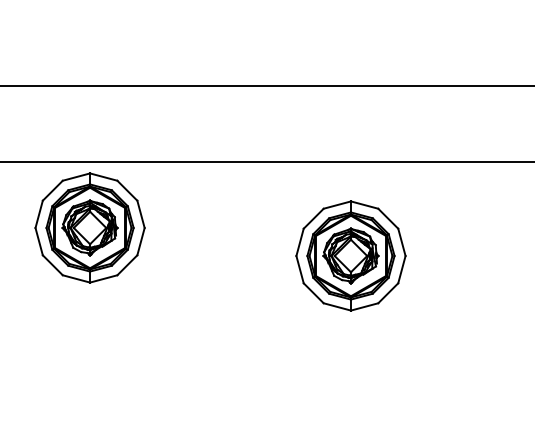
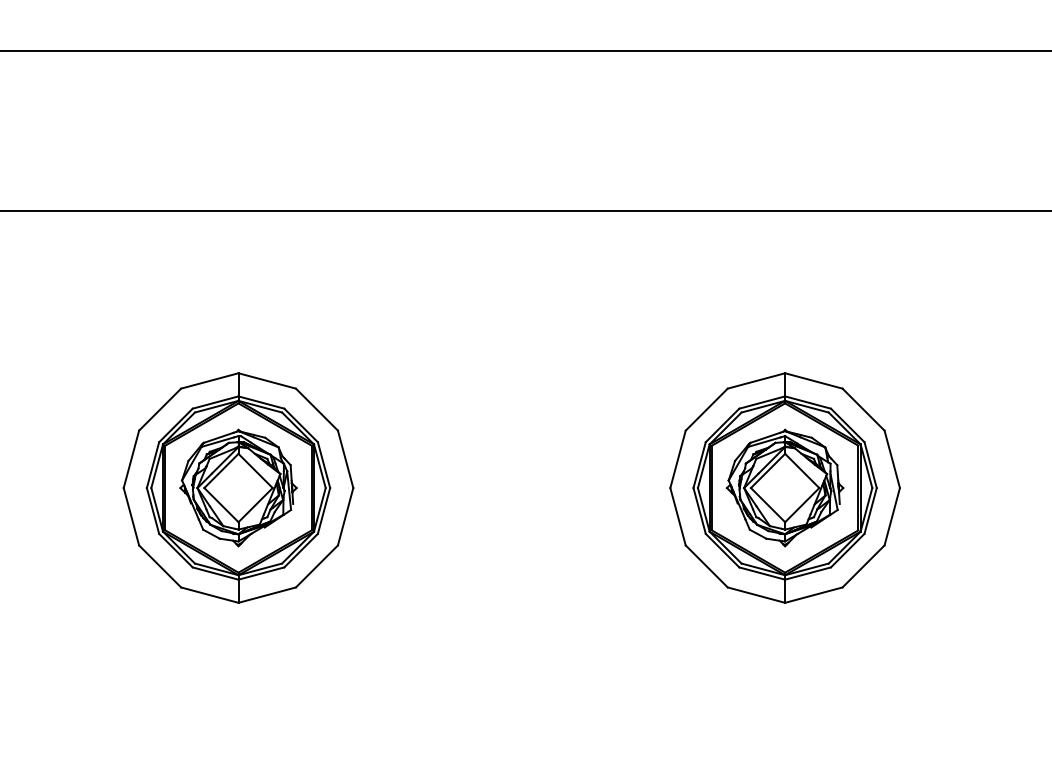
part: (89, 227) -> (237, 486), moved
part: (350, 255) -> (784, 486), moved

